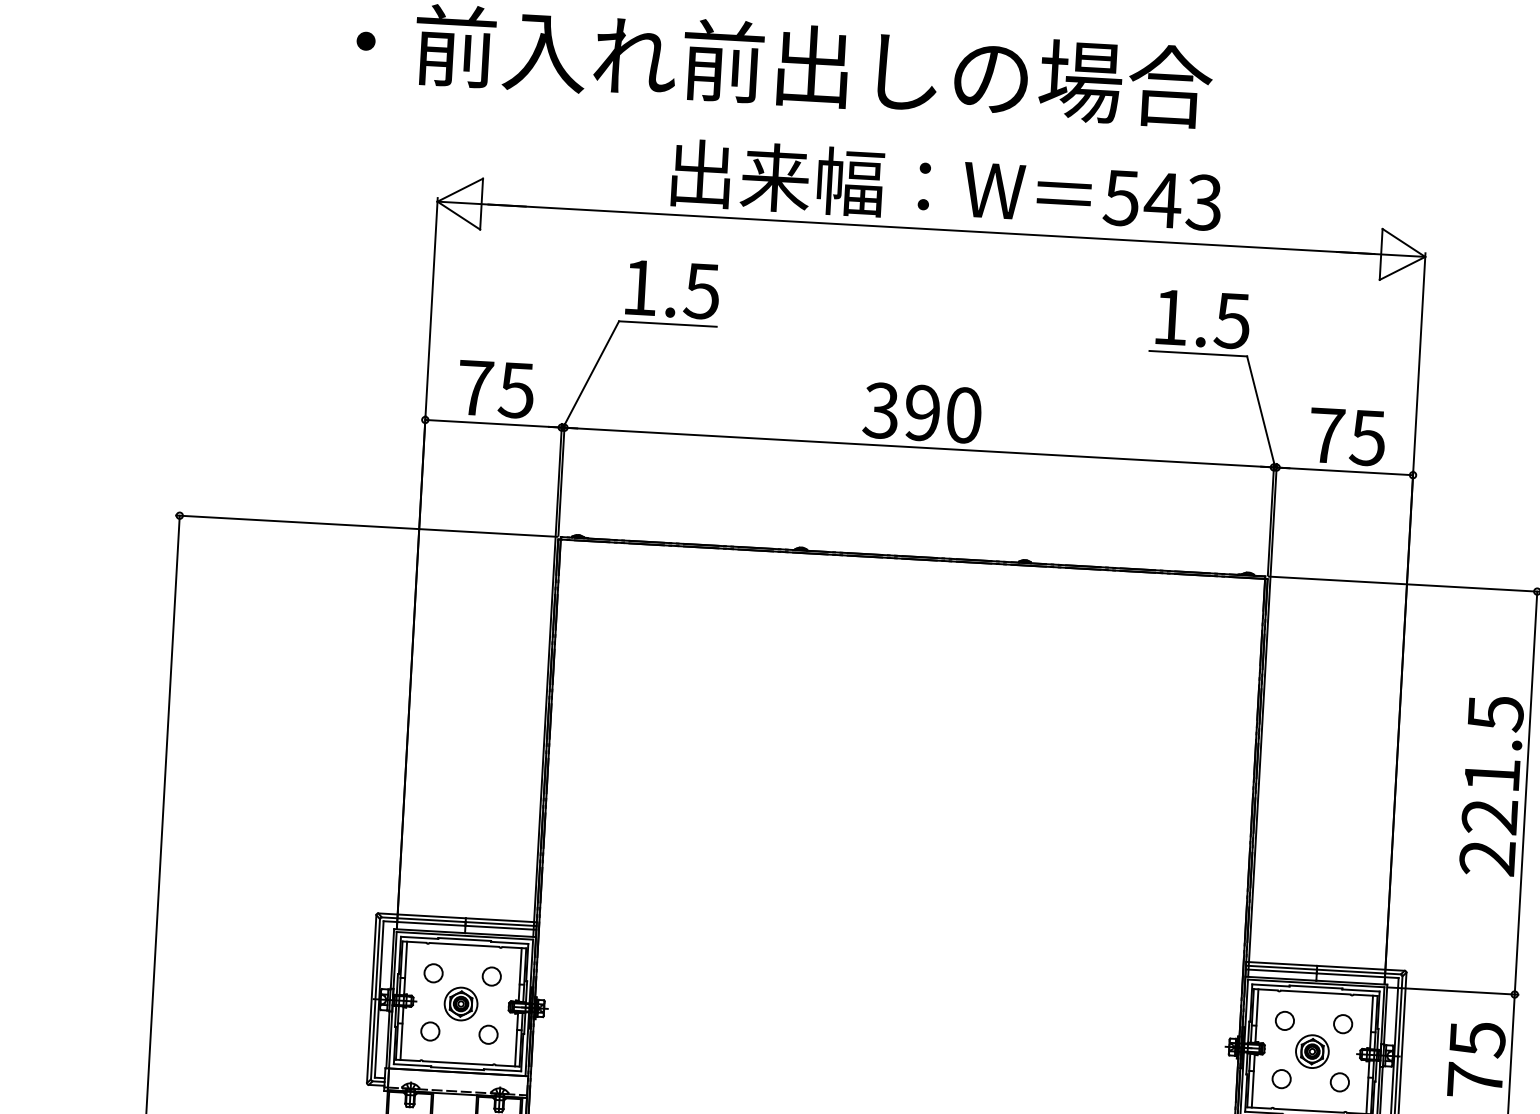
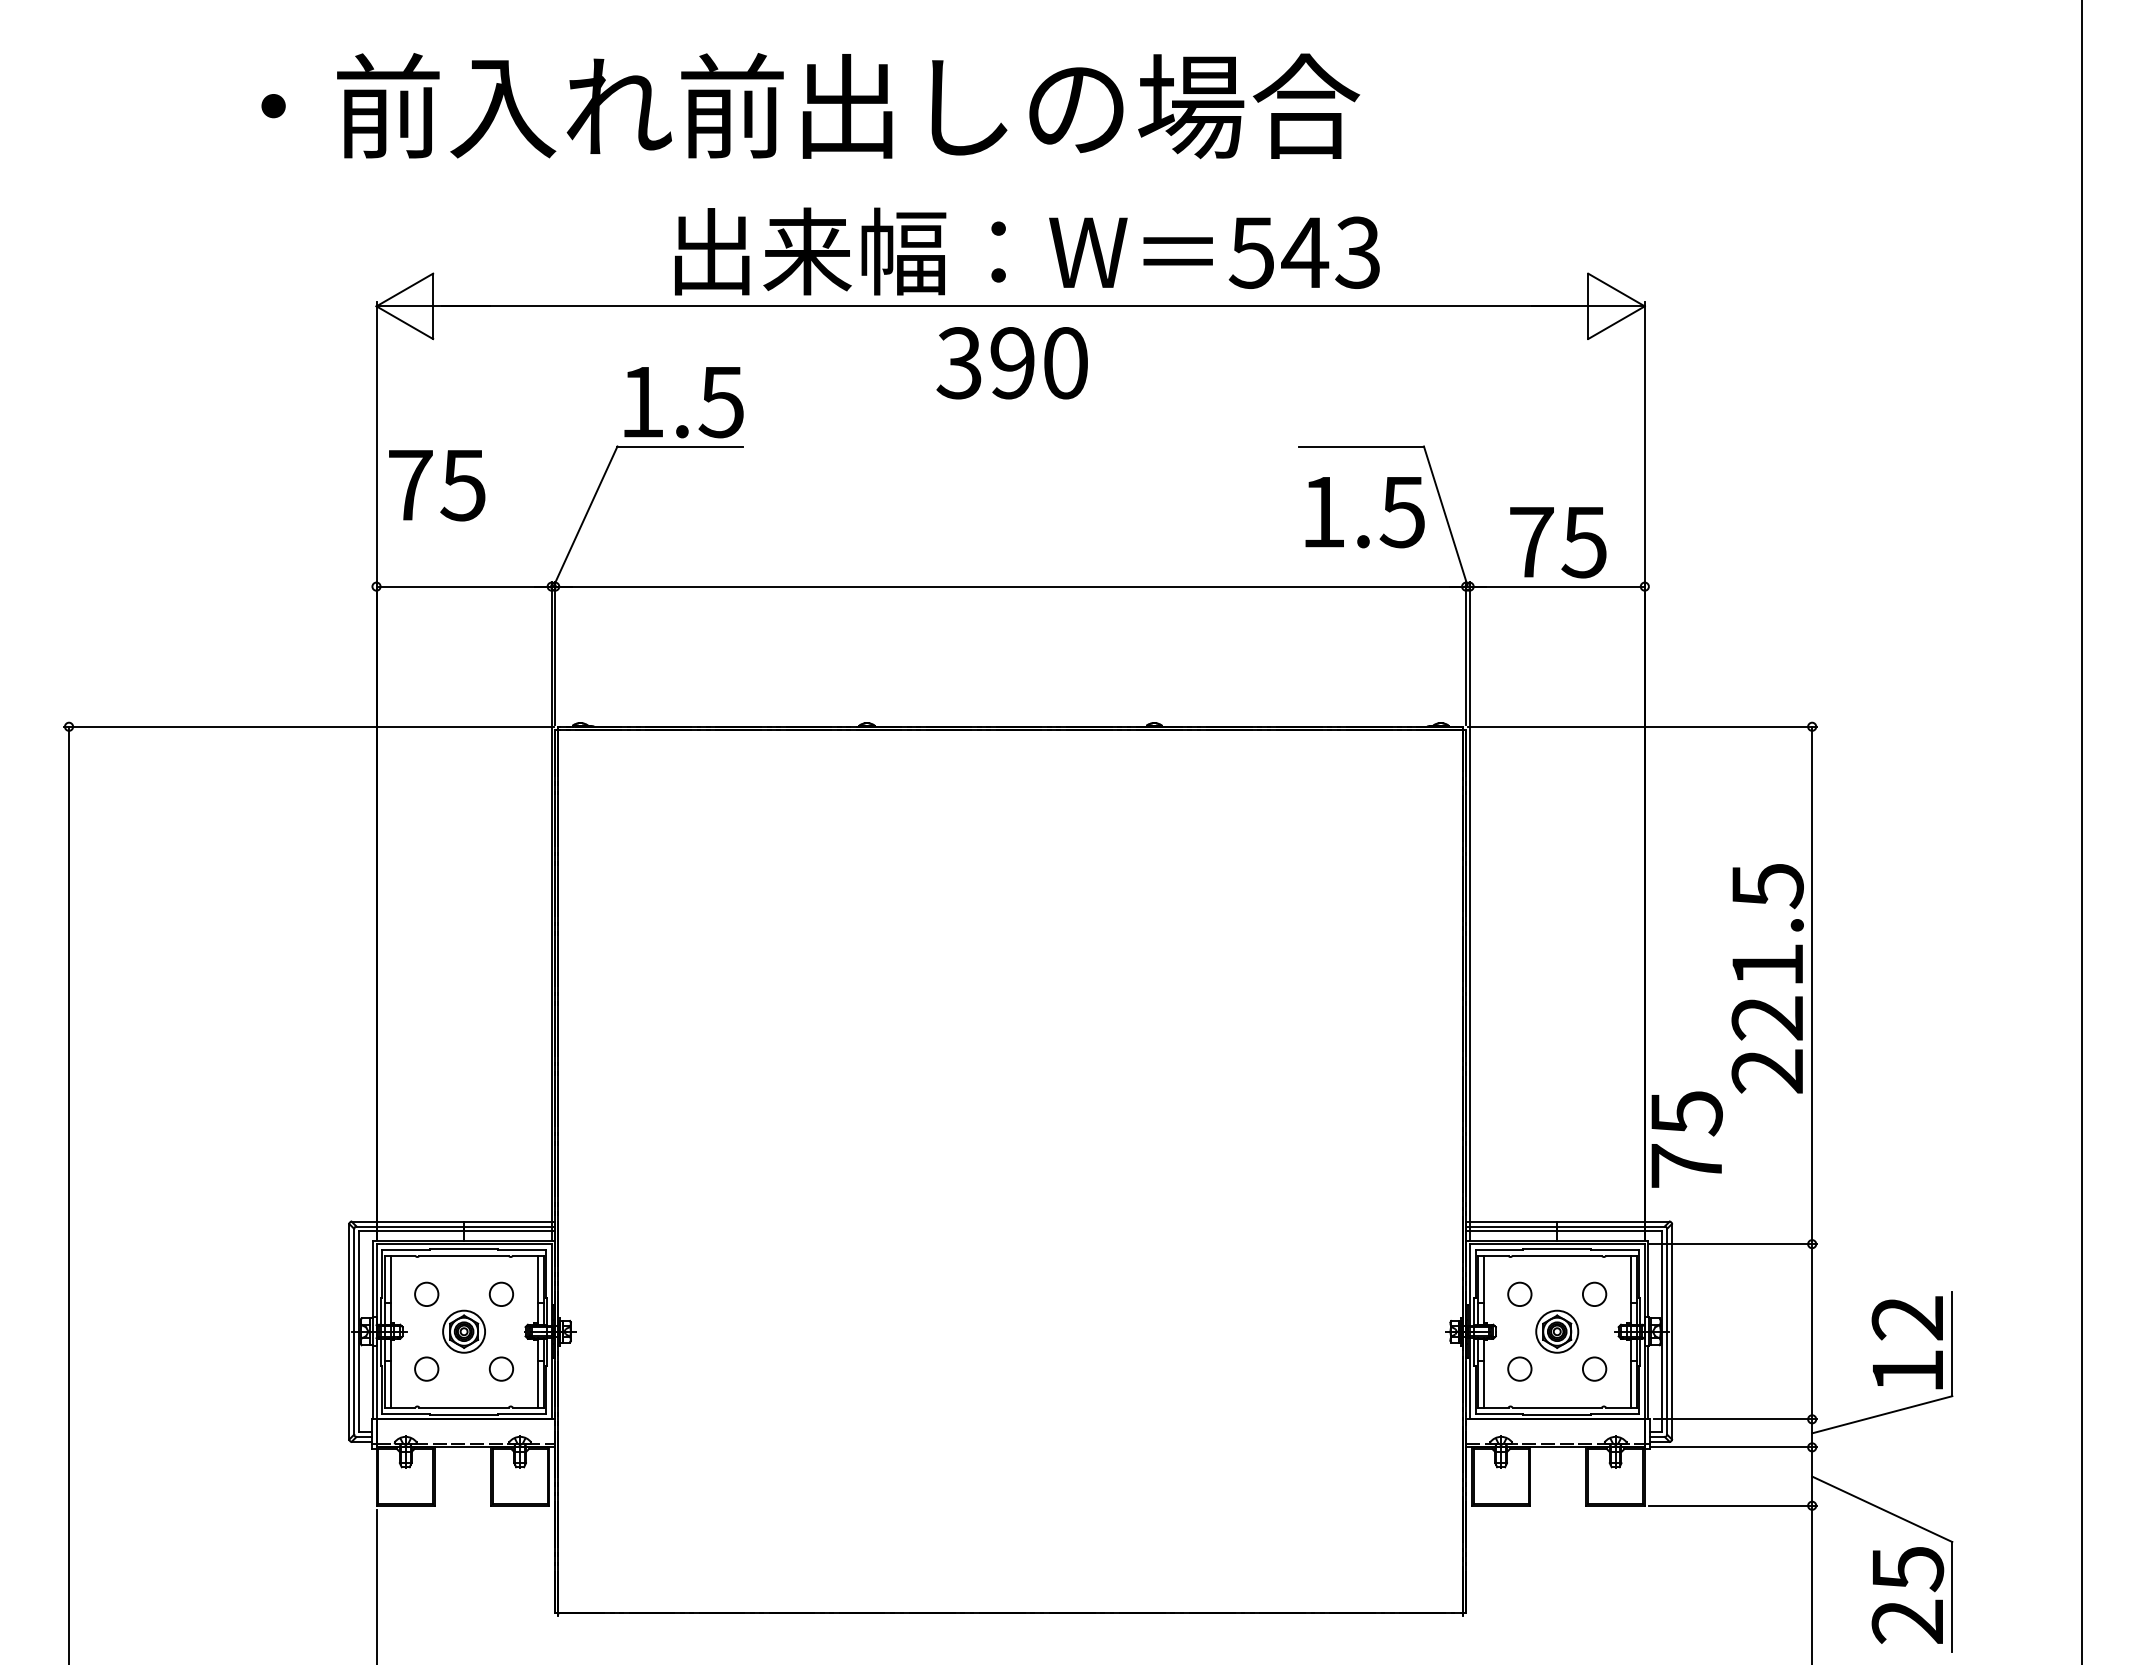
text: (1202, 319) -> (1364, 512), moved
text: (496, 389) -> (437, 485), moved
text: (921, 413) -> (1011, 363), moved
text: (1476, 1059) -> (1686, 1139), moved

